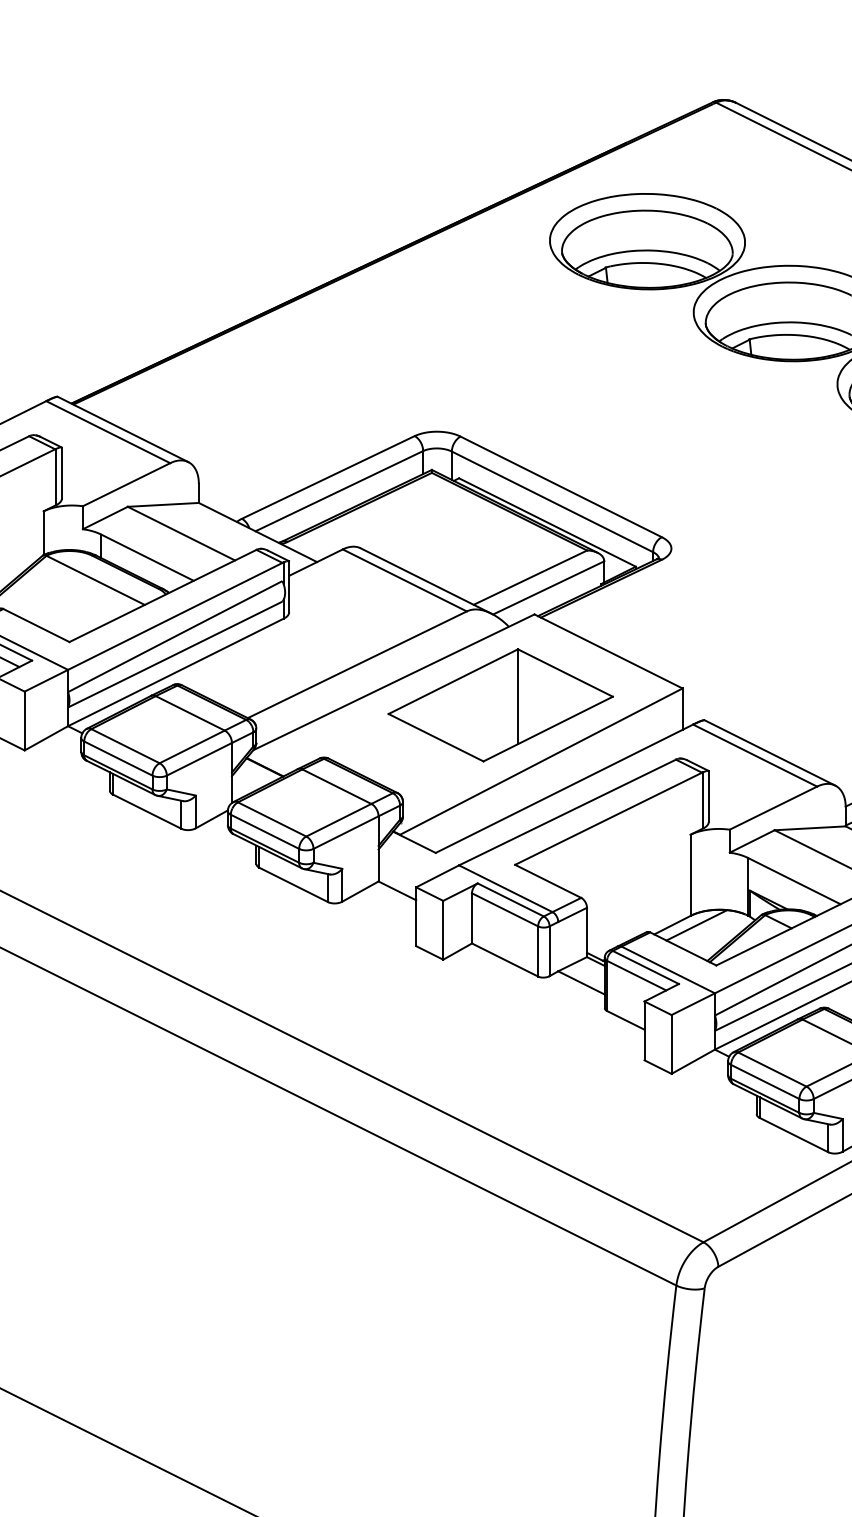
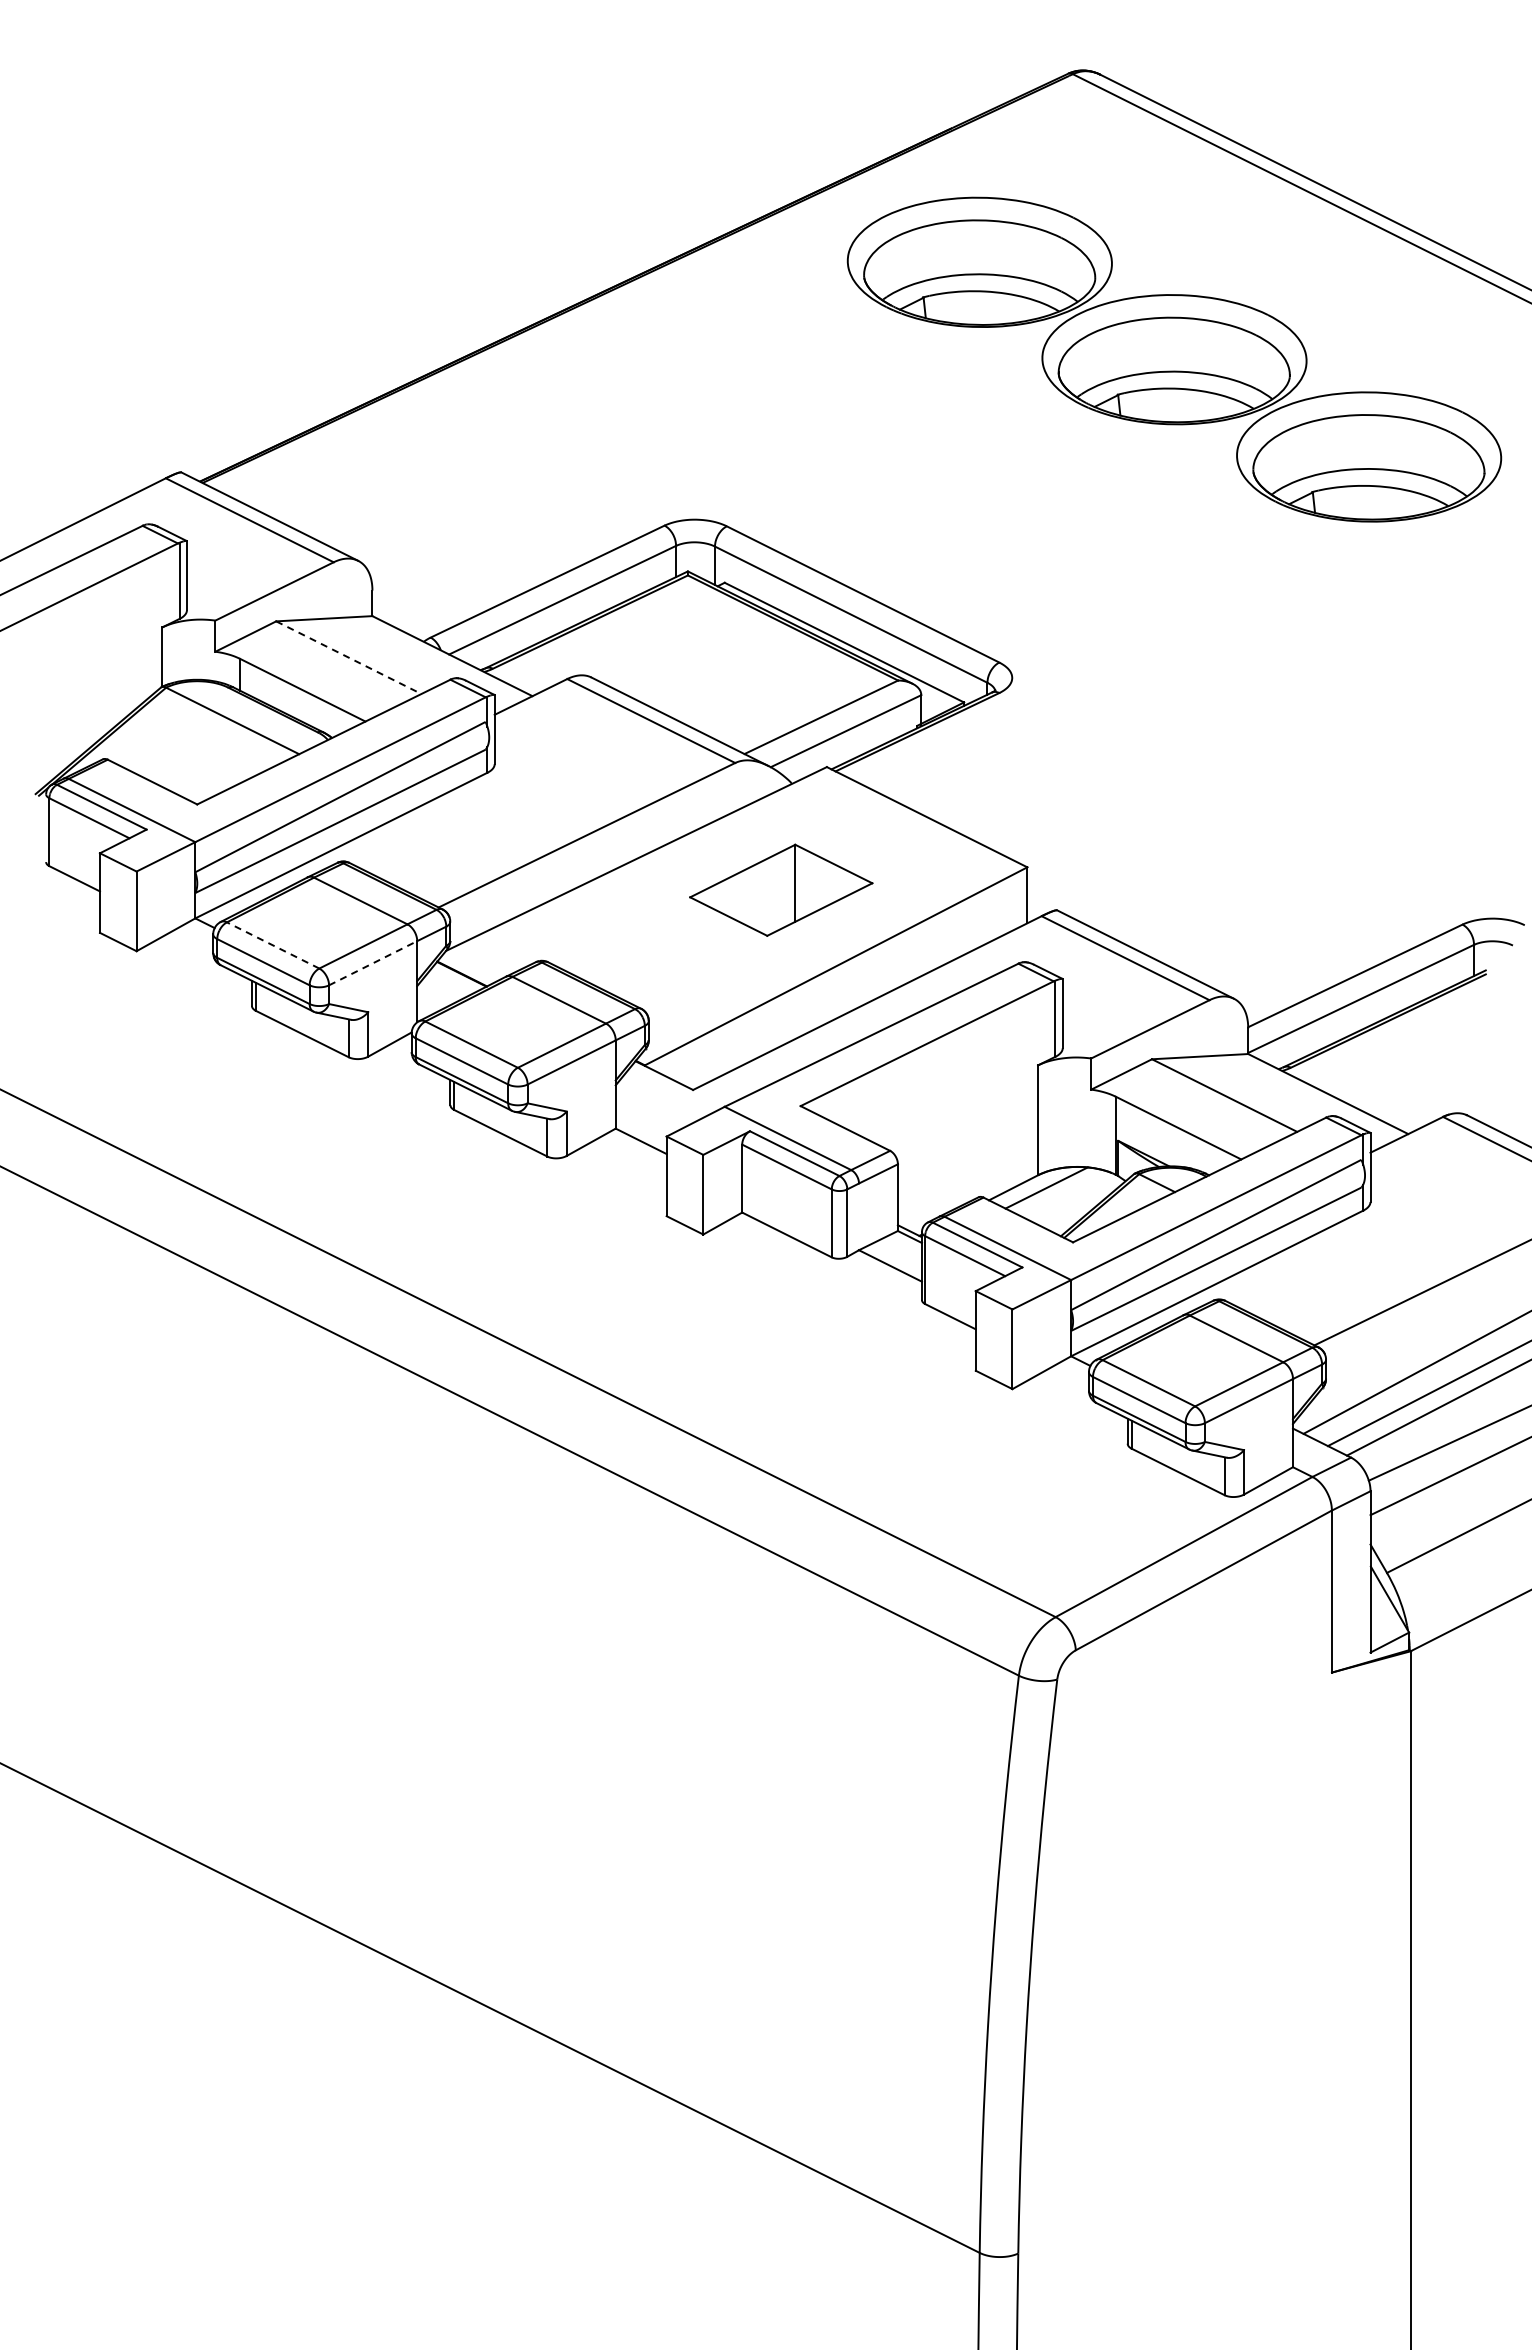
line: (181, 533) -> (349, 657), solid -> dashed
part: (501, 705) -> (781, 890), size x0.6
line: (125, 746) -> (273, 945), solid -> dashed
line: (199, 759) -> (373, 963), solid -> dashed

